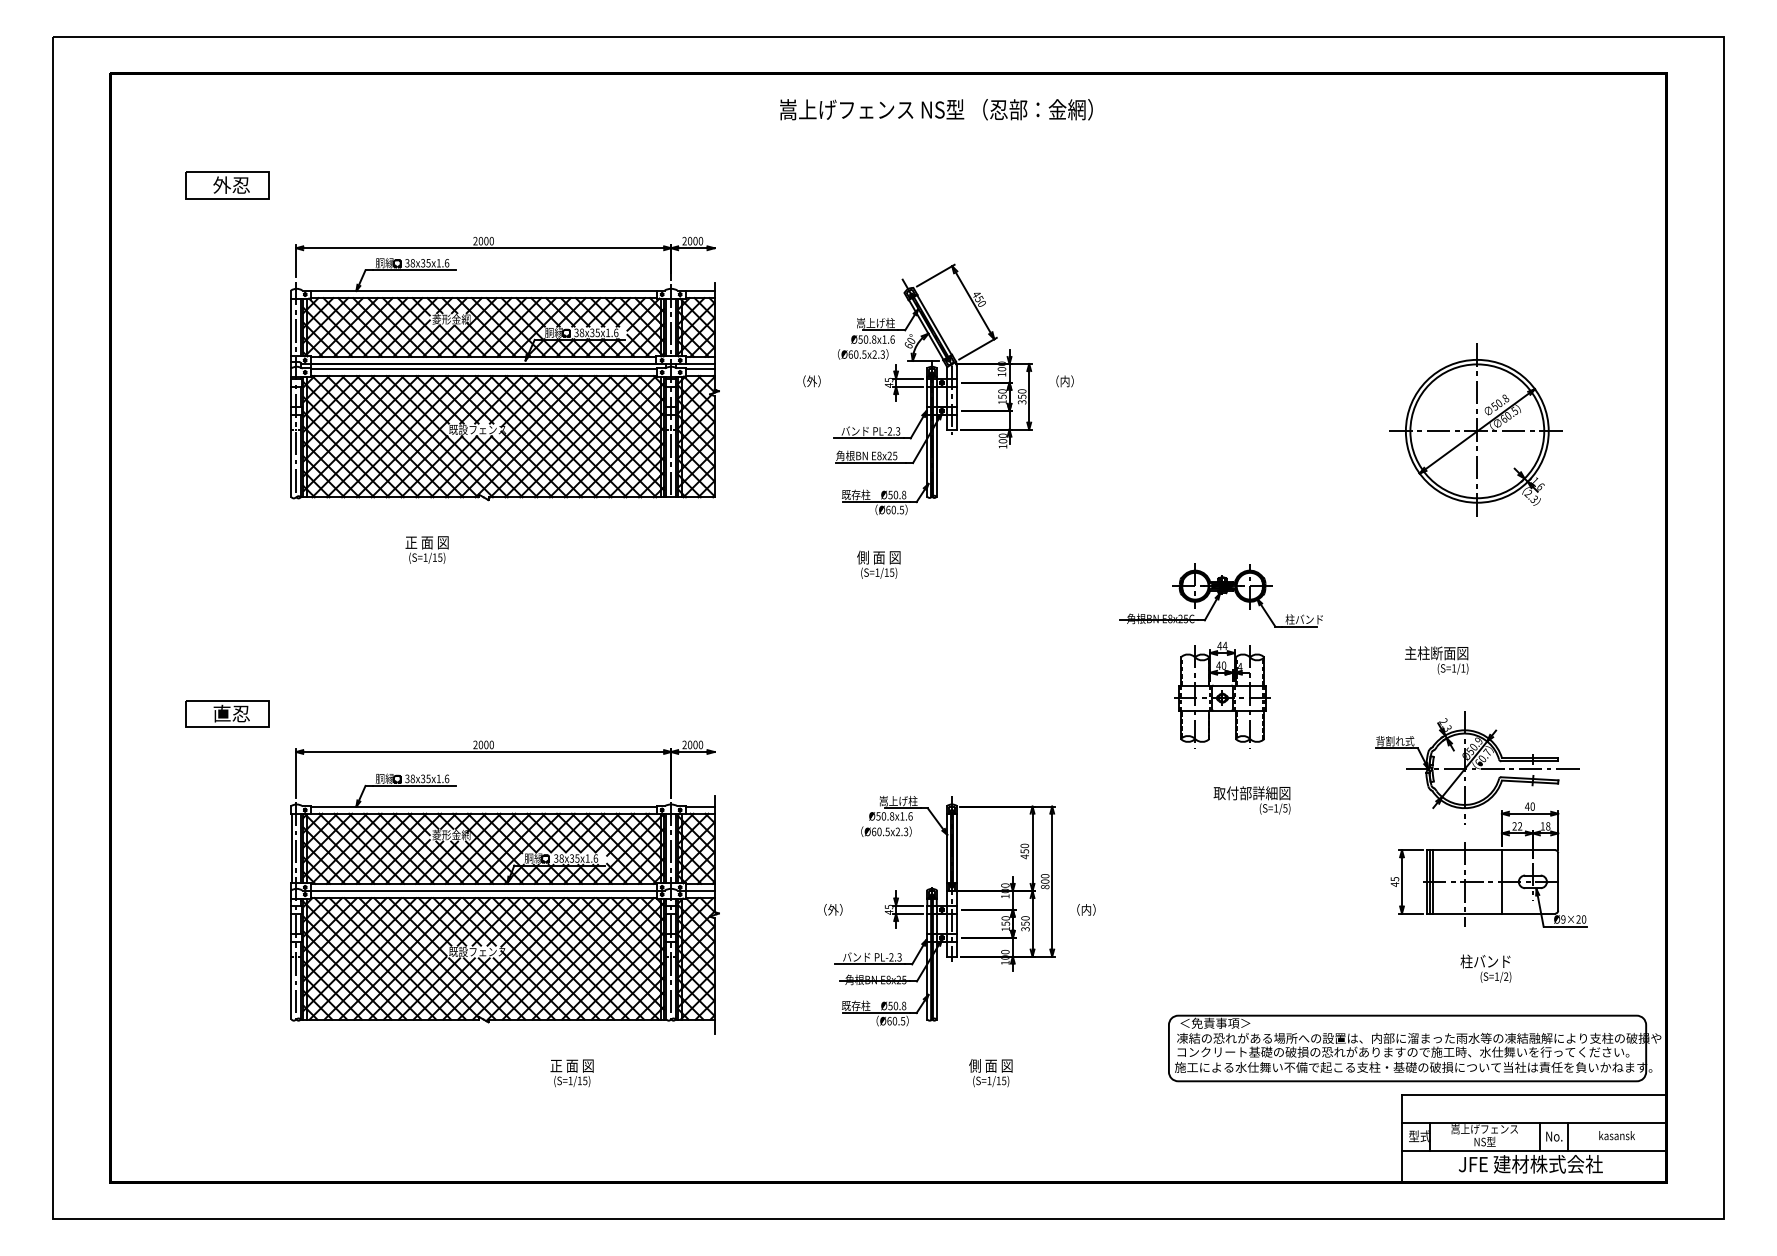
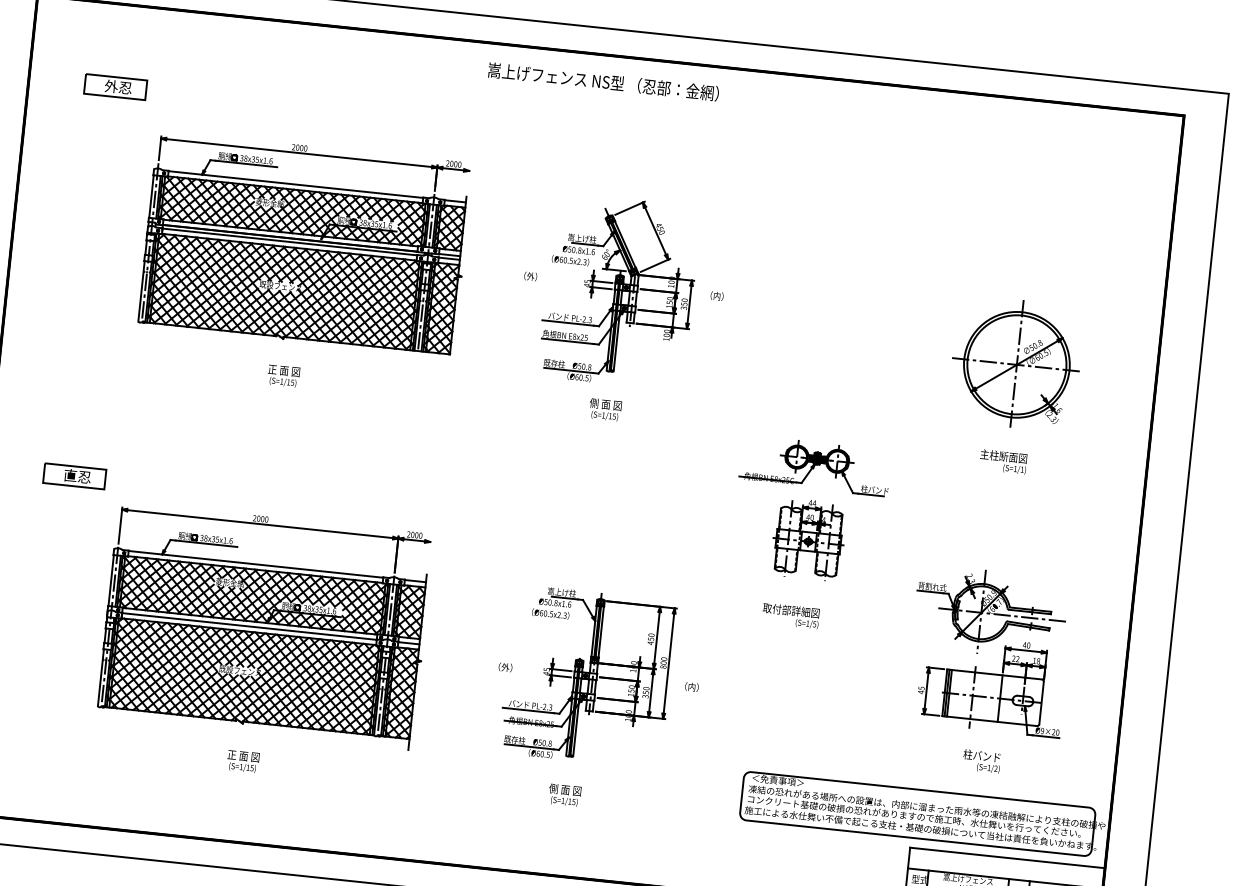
text: (936, 109) -> (603, 81), moved
text: (426, 549) -> (283, 375), moved
text: (878, 564) -> (604, 409), moved
text: (1436, 660) -> (1003, 461), moved
text: (1251, 800) -> (790, 615), moved
text: (571, 1073) -> (242, 761), moved
text: (990, 1073) -> (564, 795), moved

